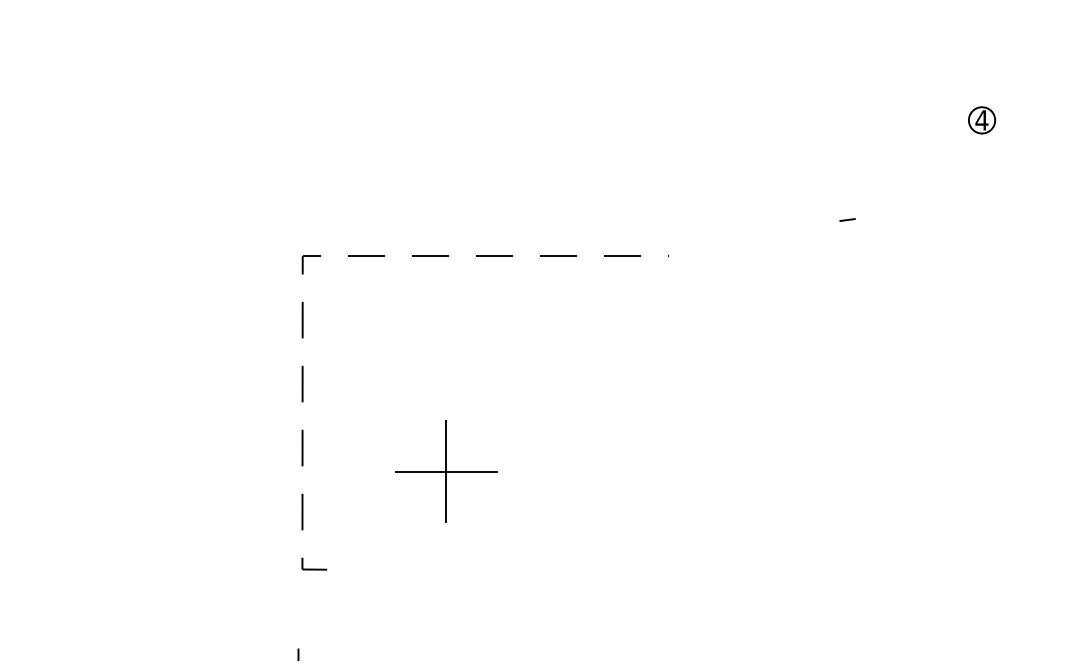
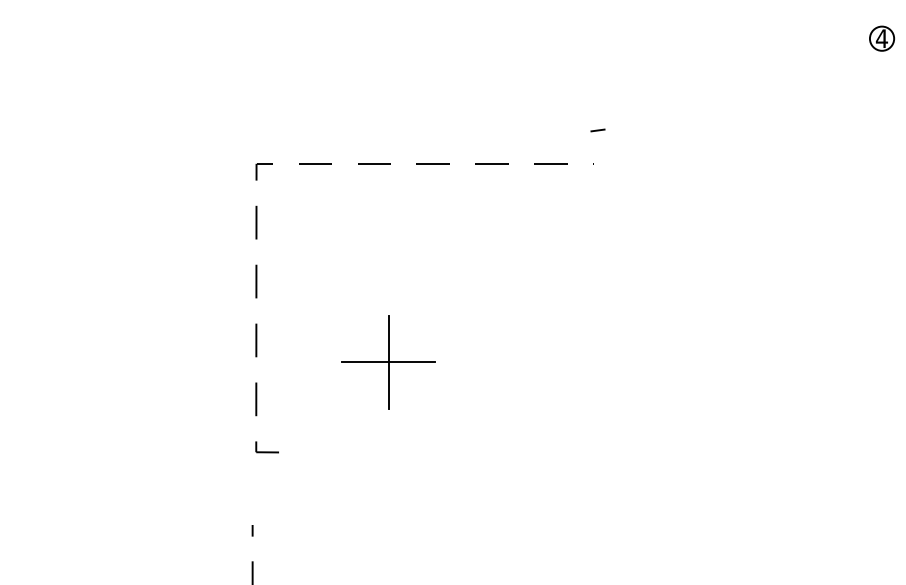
line: (847, 219) -> (597, 129), moved

